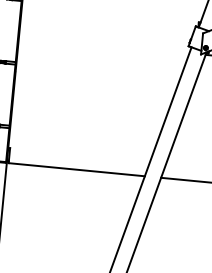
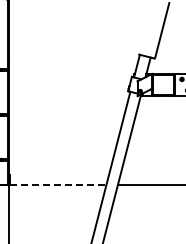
line: (76, 170) -> (58, 185), solid -> dashed

